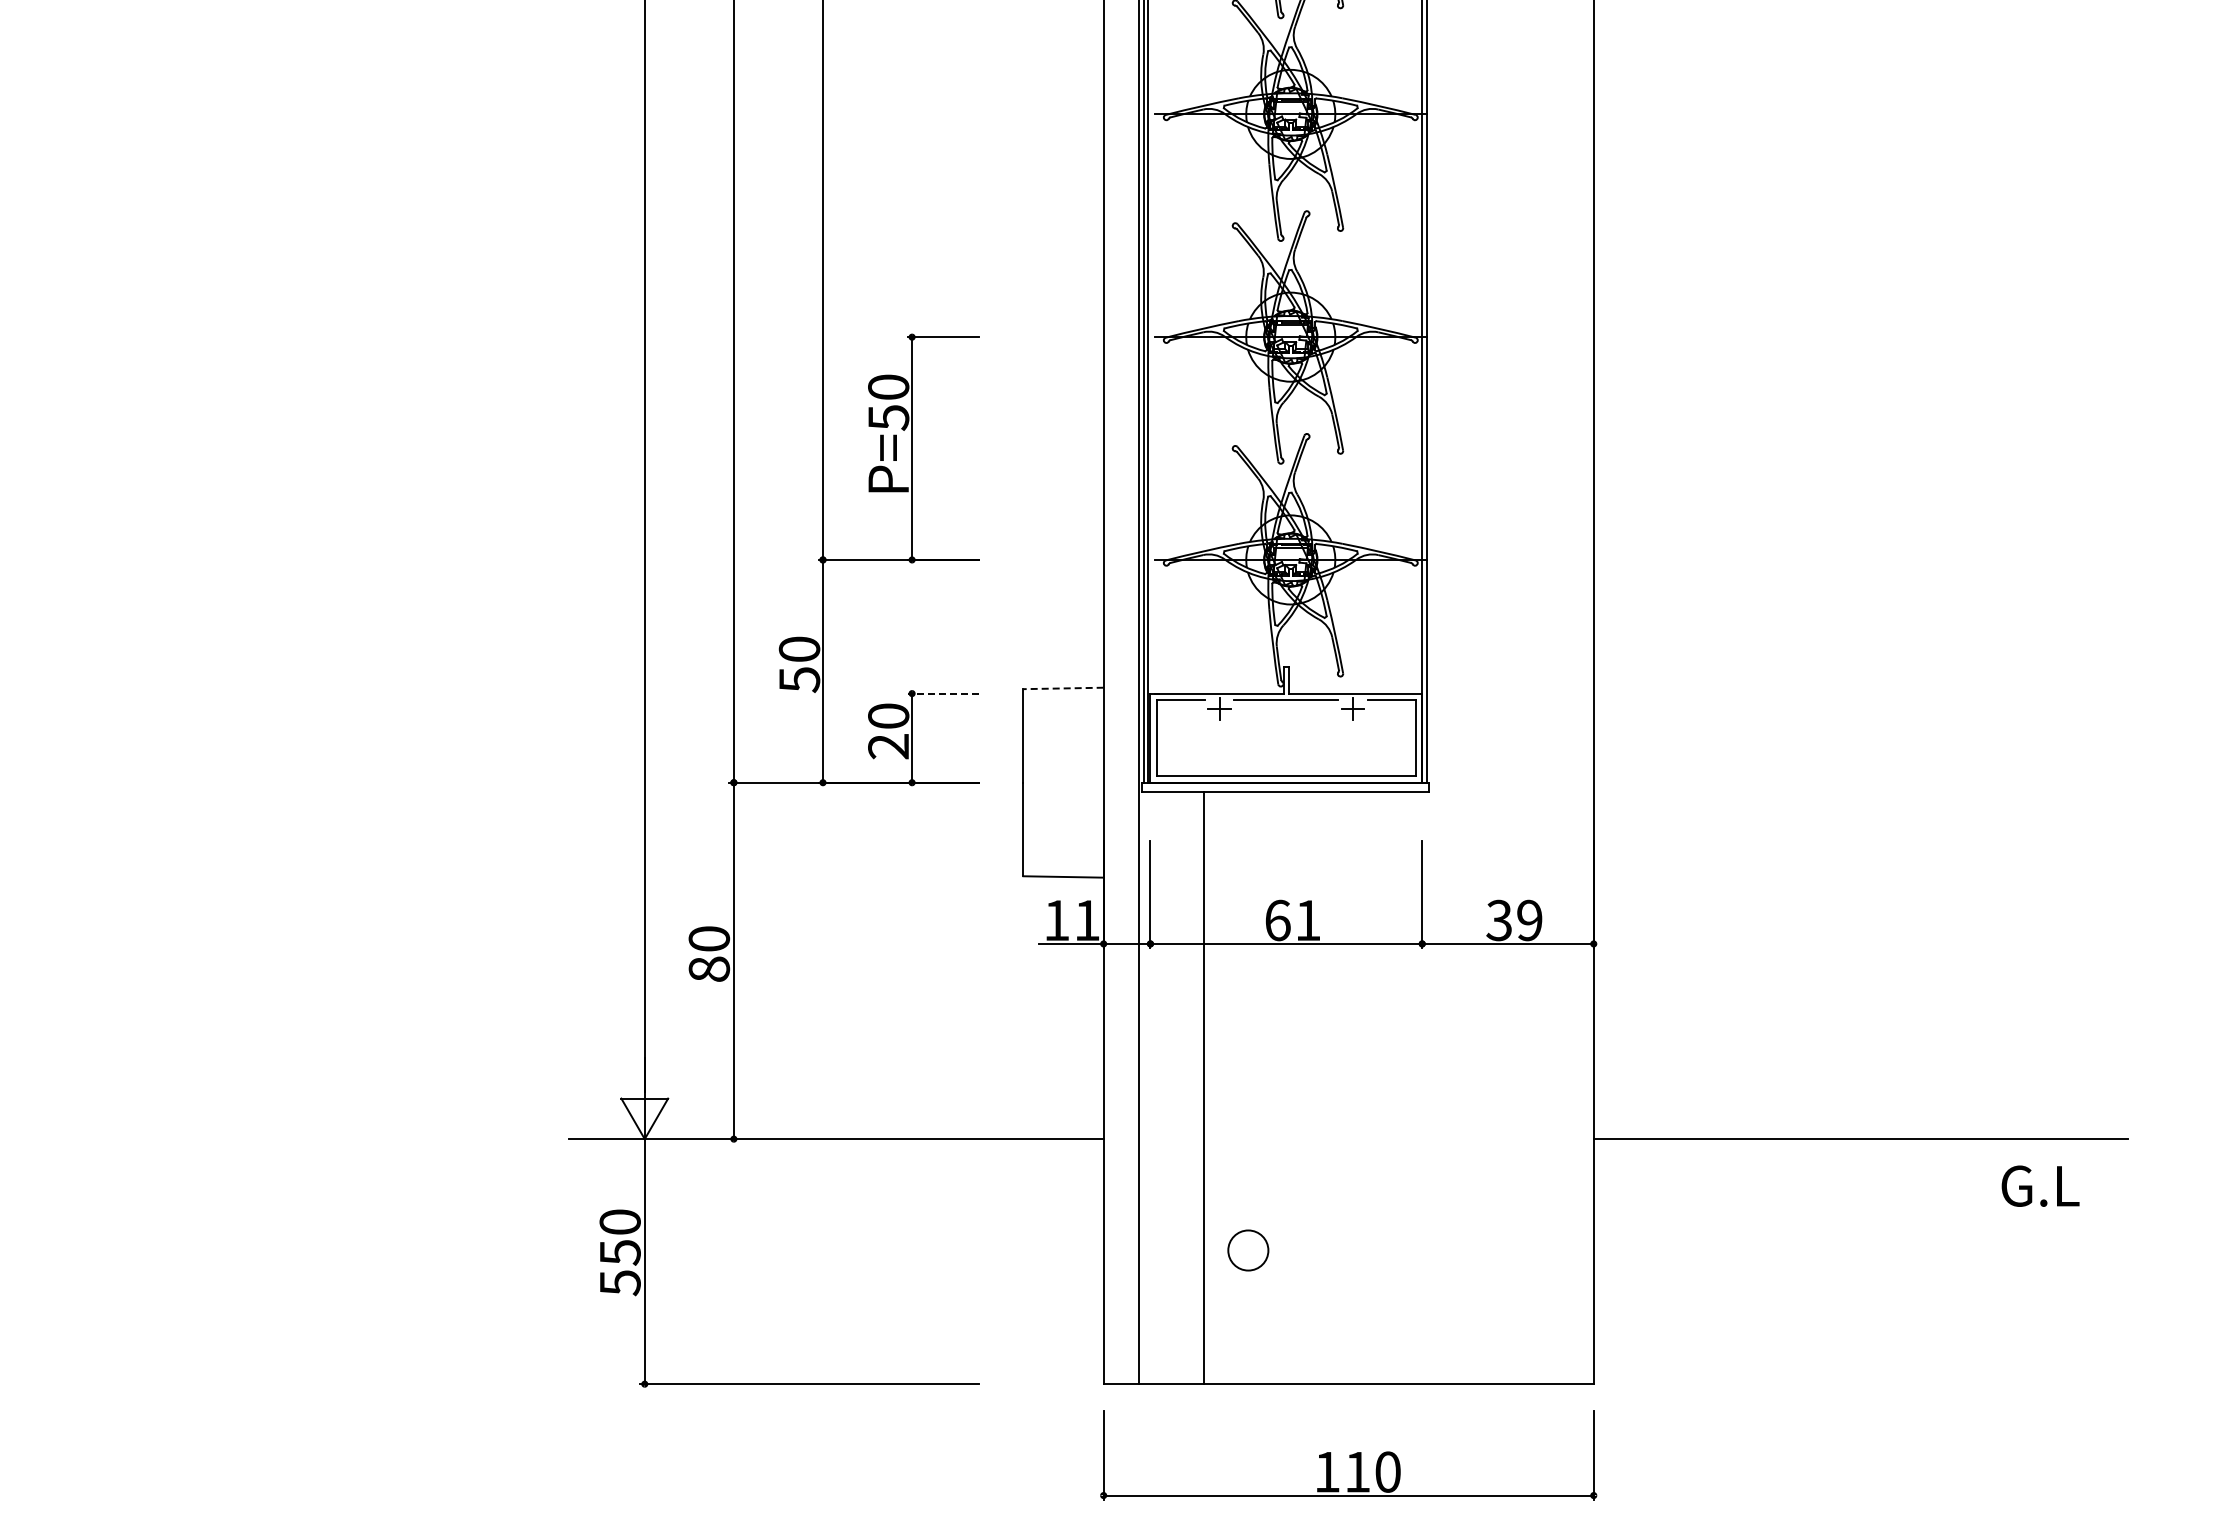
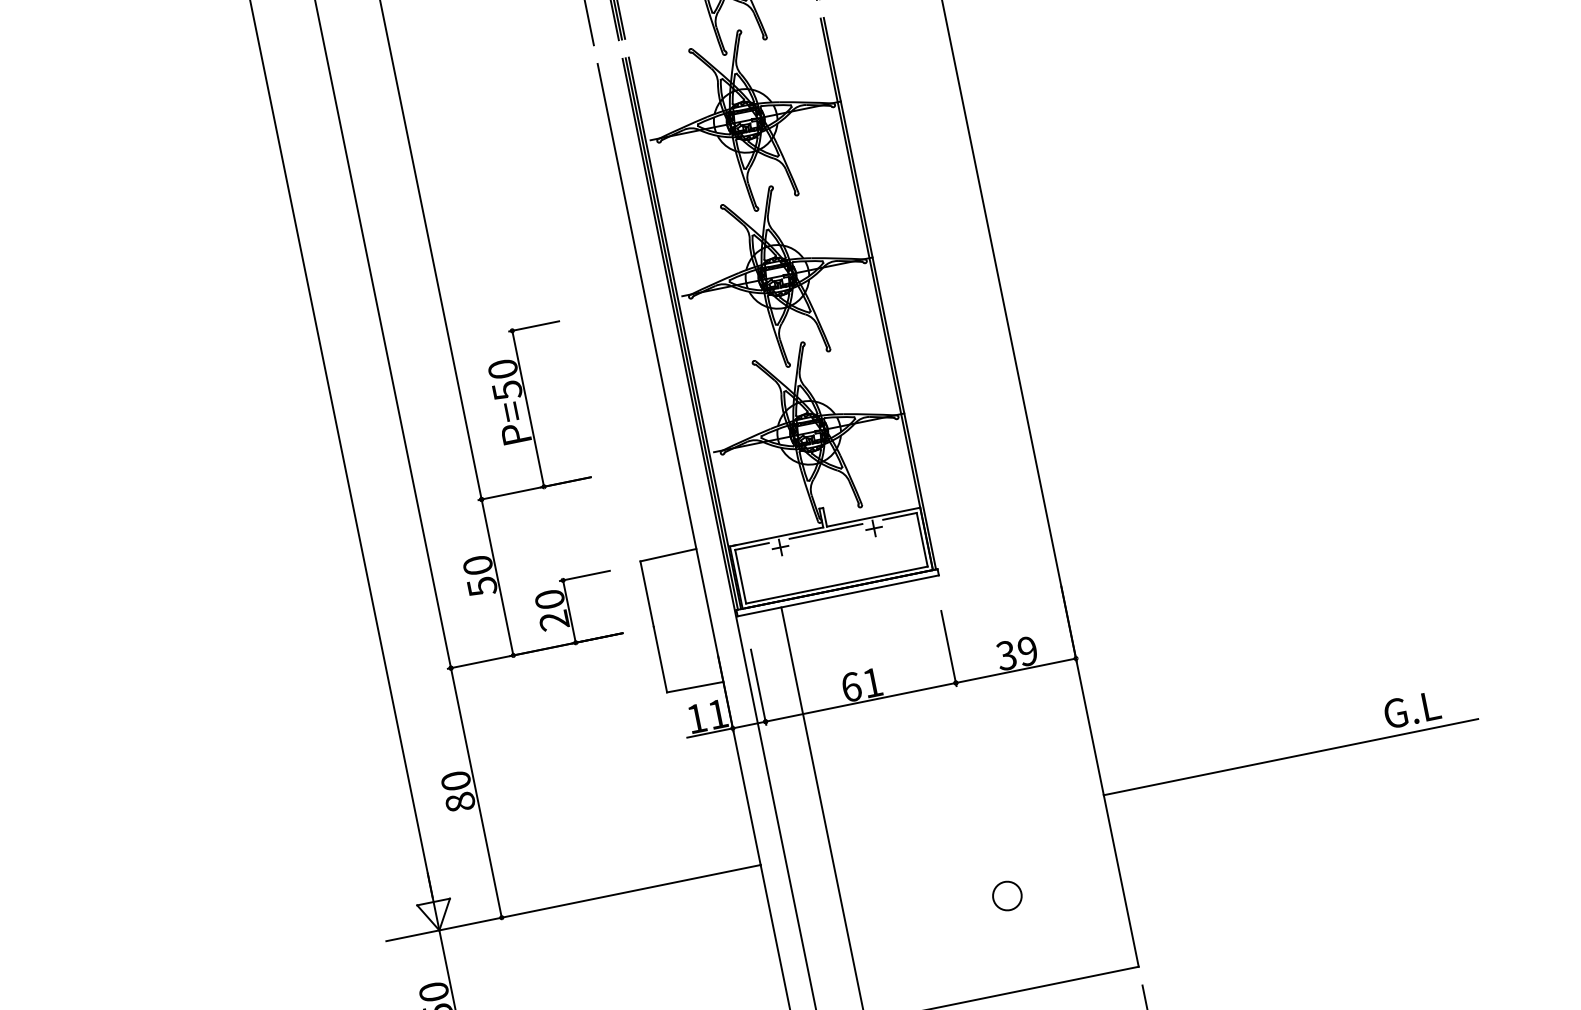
line: (1063, 688) -> (668, 555), dashed -> solid
line: (943, 693) -> (585, 575), dashed -> solid
text: (2040, 1185) -> (1412, 709), moved
circle: (1248, 1250) -> (1007, 896), moved

